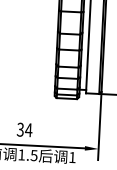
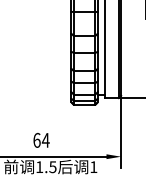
text: (20, 128) -> (36, 139), 34 -> 64

